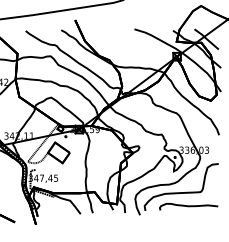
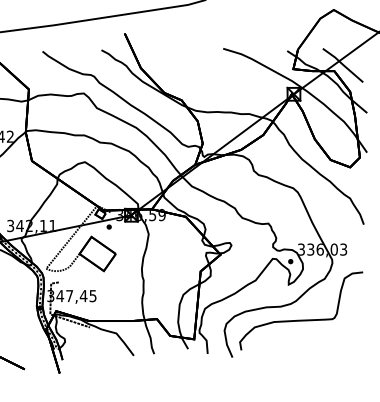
curve: (188, 206) -> (312, 343), removed

